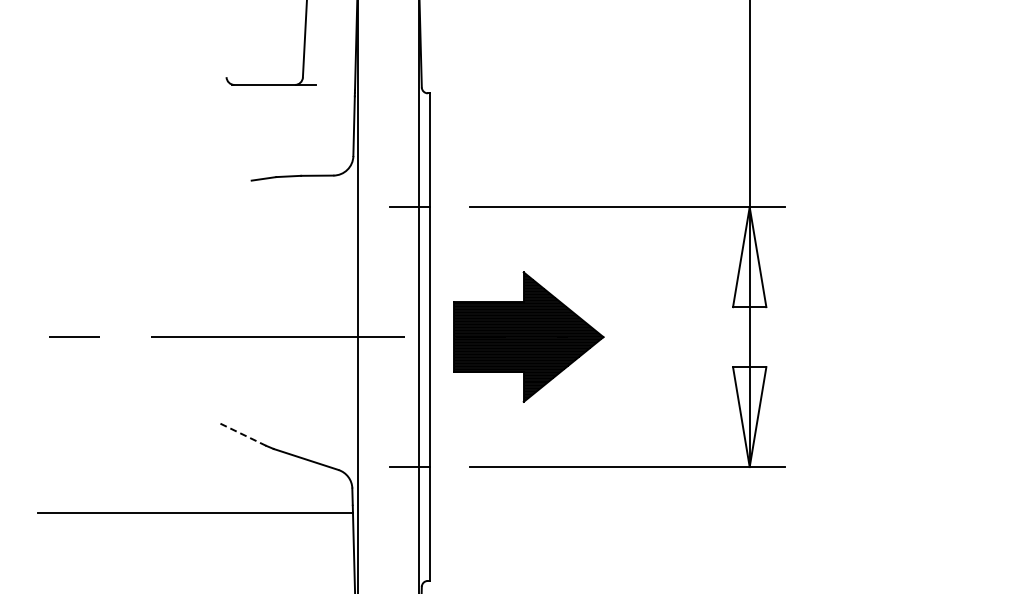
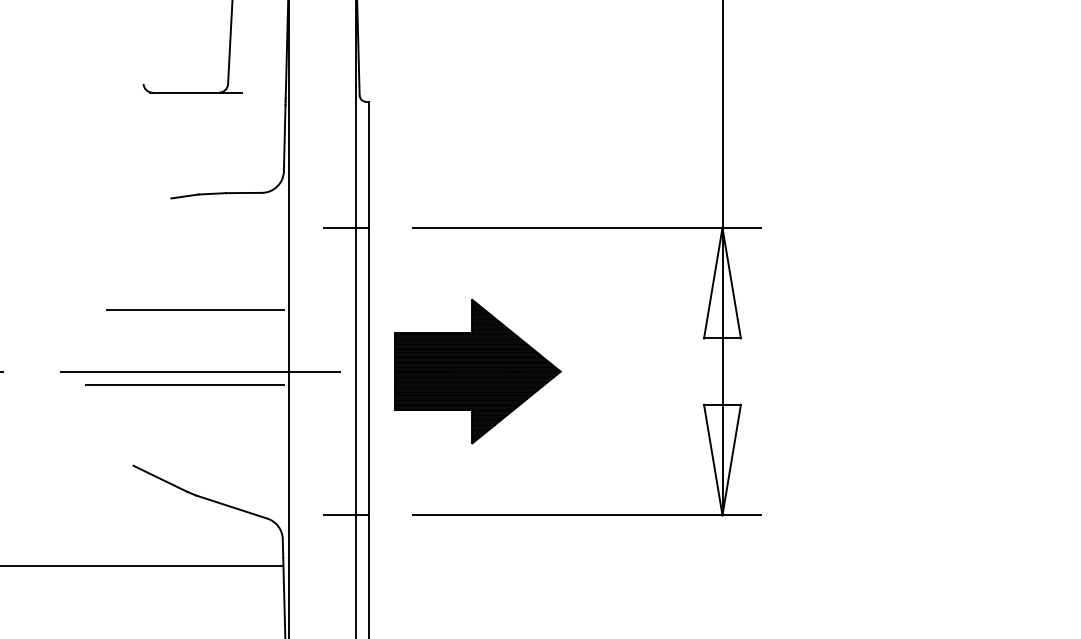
line: (273, 281) -> (195, 310), added
line: (263, 349) -> (184, 385), added
line: (241, 433) -> (160, 478), dashed -> solid

